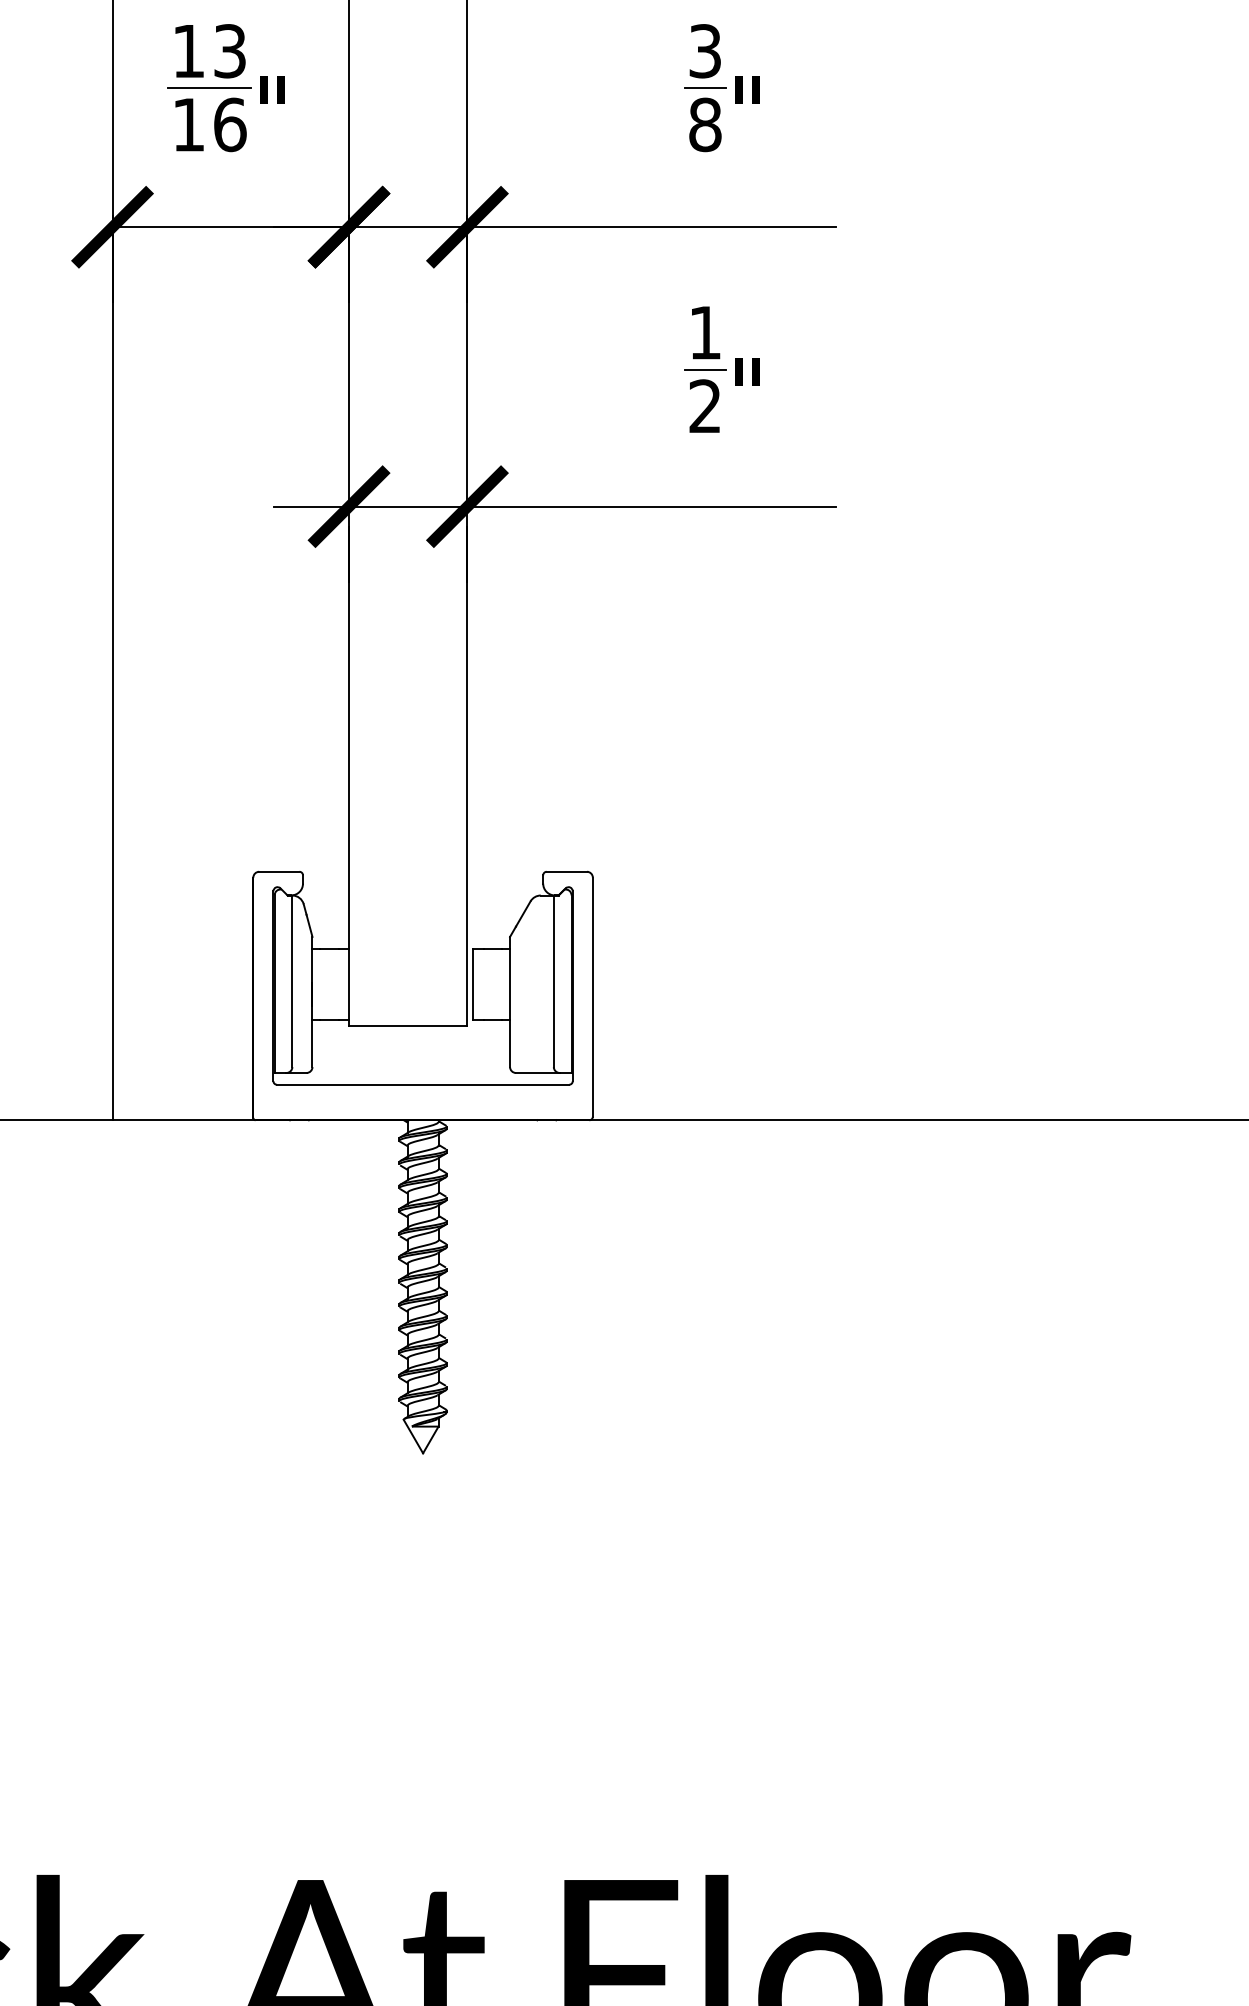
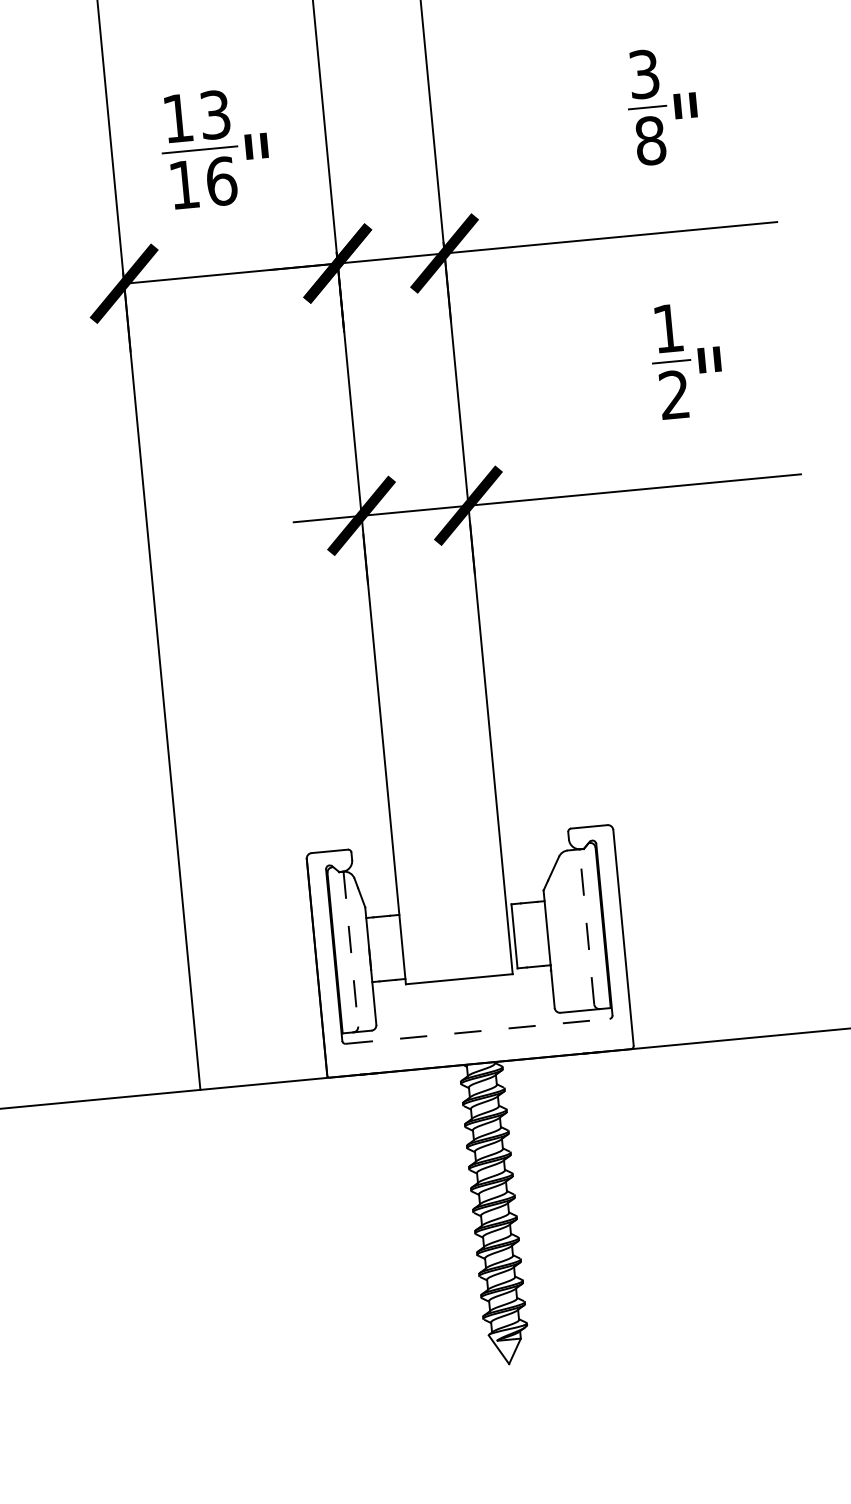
line: (292, 981) -> (351, 949), solid -> dashed
line: (553, 981) -> (586, 927), solid -> dashed
line: (423, 1084) -> (478, 1031), solid -> dashed

